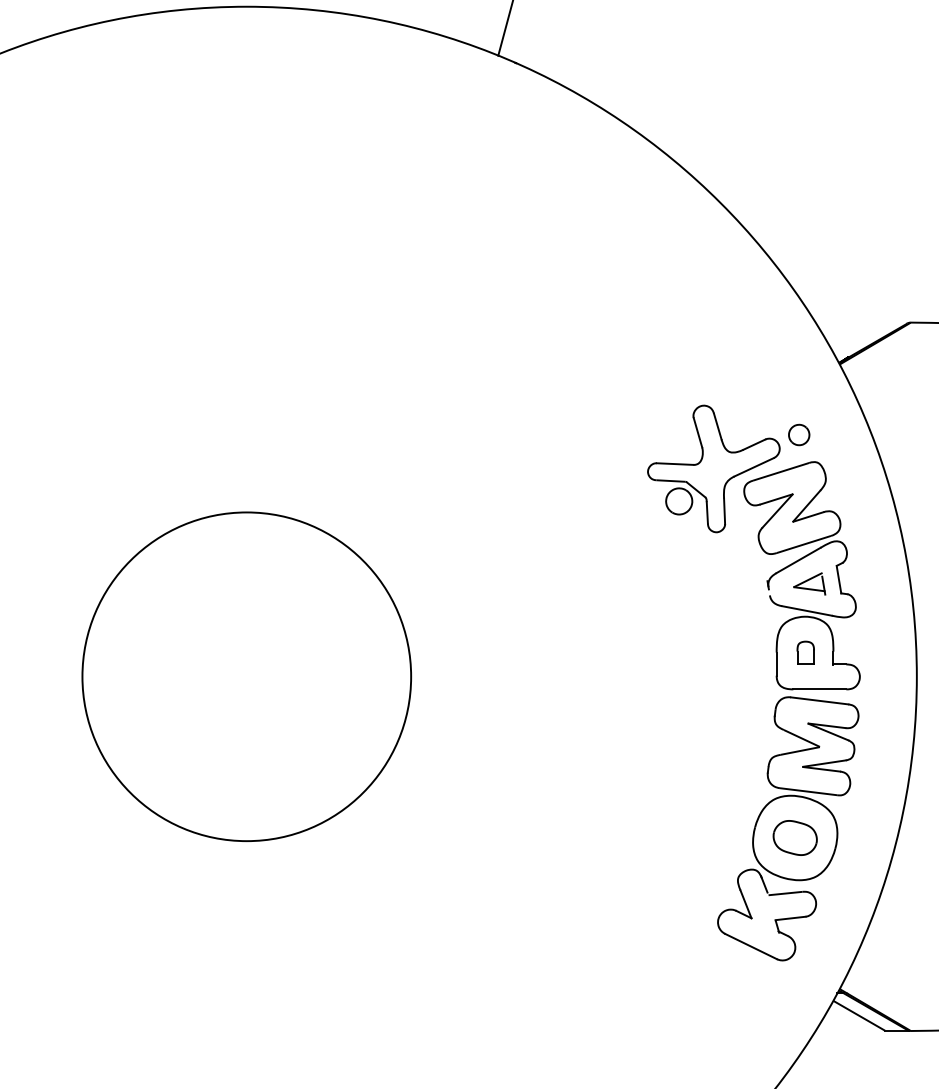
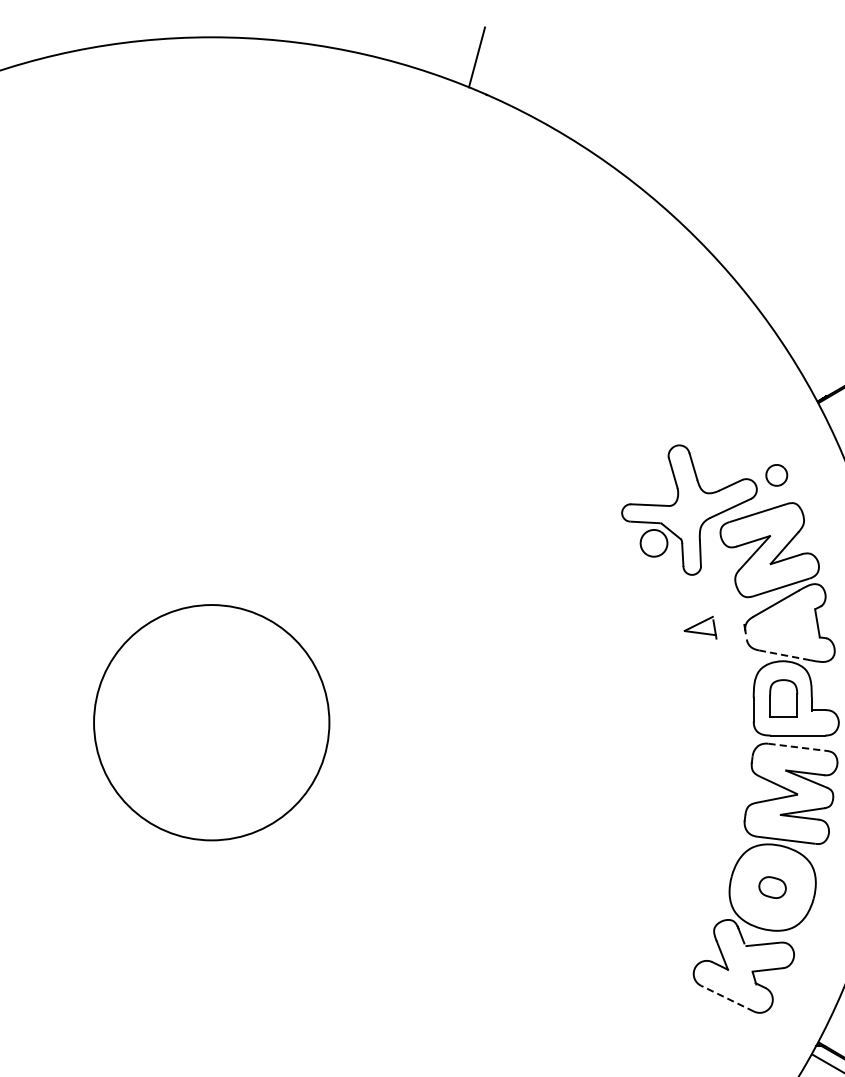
part: (809, 583) -> (700, 627), moved
line: (806, 610) -> (784, 654), solid -> dashed
part: (805, 652) -> (783, 697), size x1.6
circle: (246, 676) -> (211, 722), size x0.7
line: (819, 700) -> (797, 746), solid -> dashed
part: (794, 837) -> (771, 887), size x0.6
line: (751, 946) -> (727, 998), solid -> dashed

